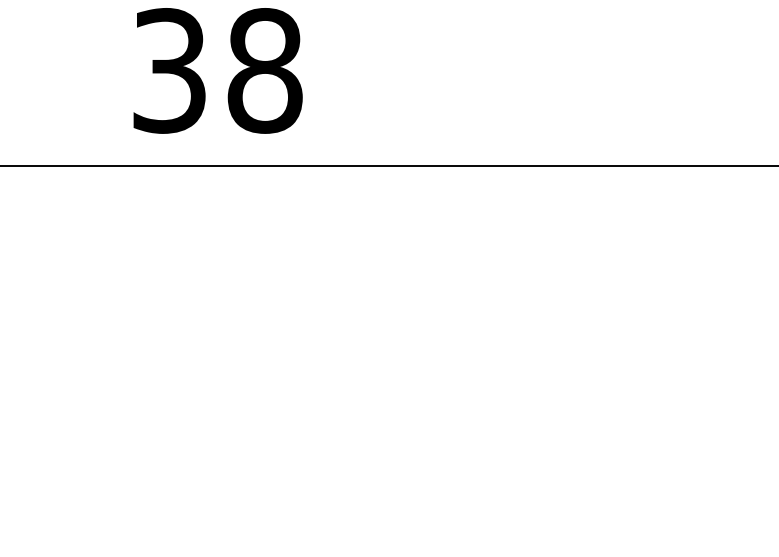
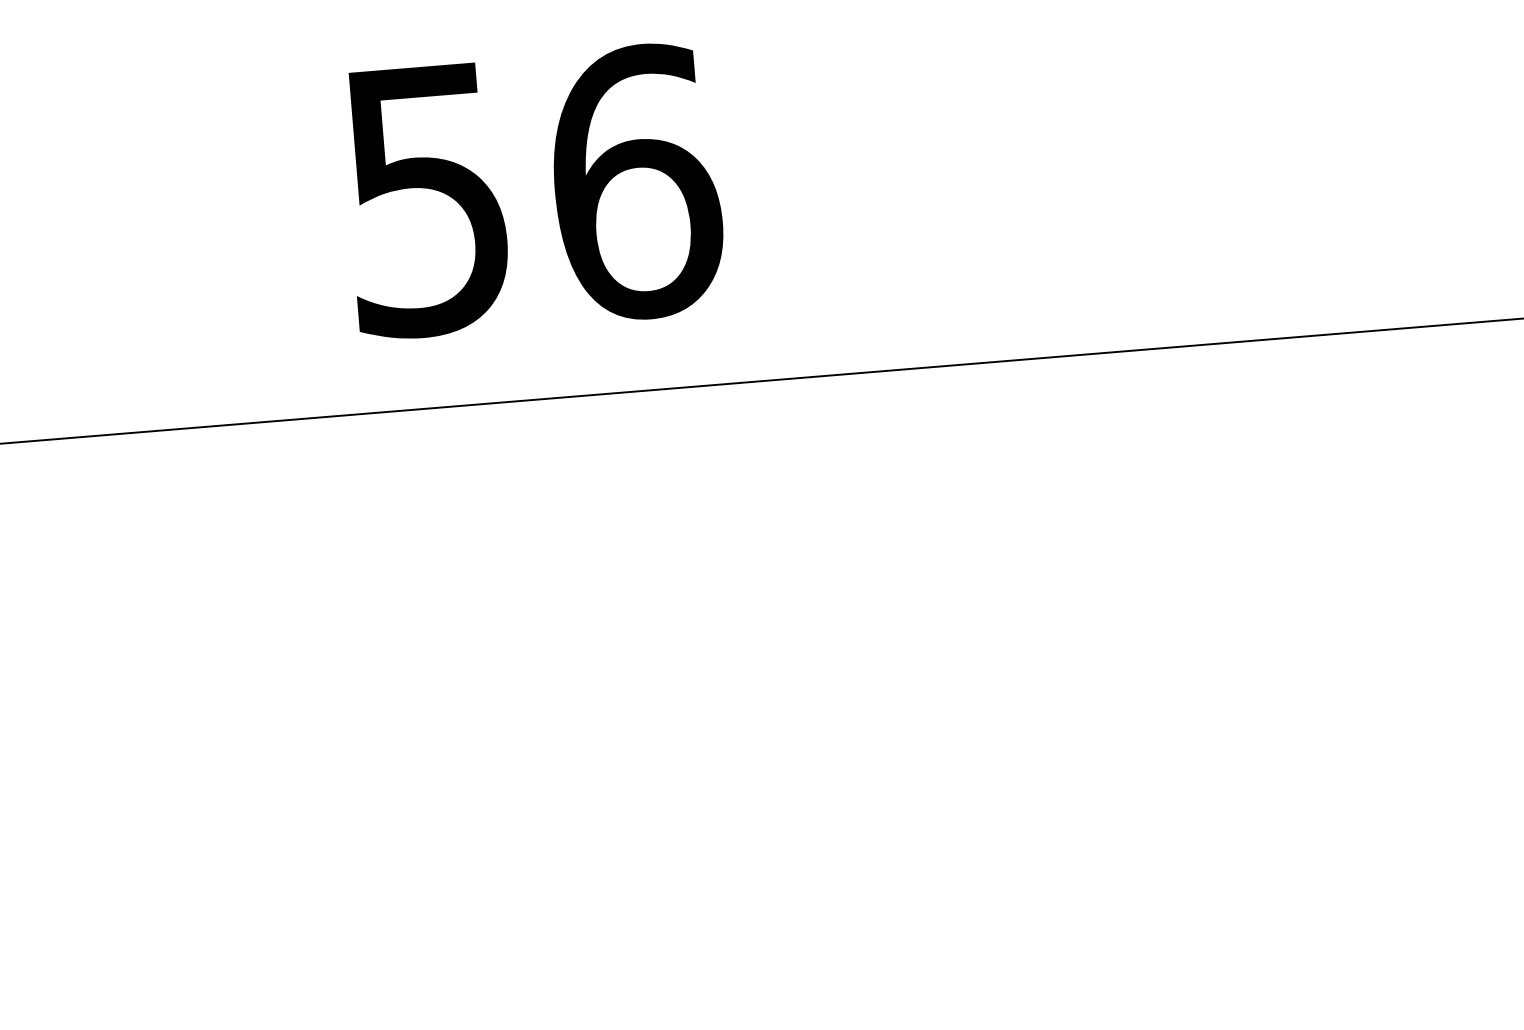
text: (218, 70) -> (533, 189), 38 -> 56

